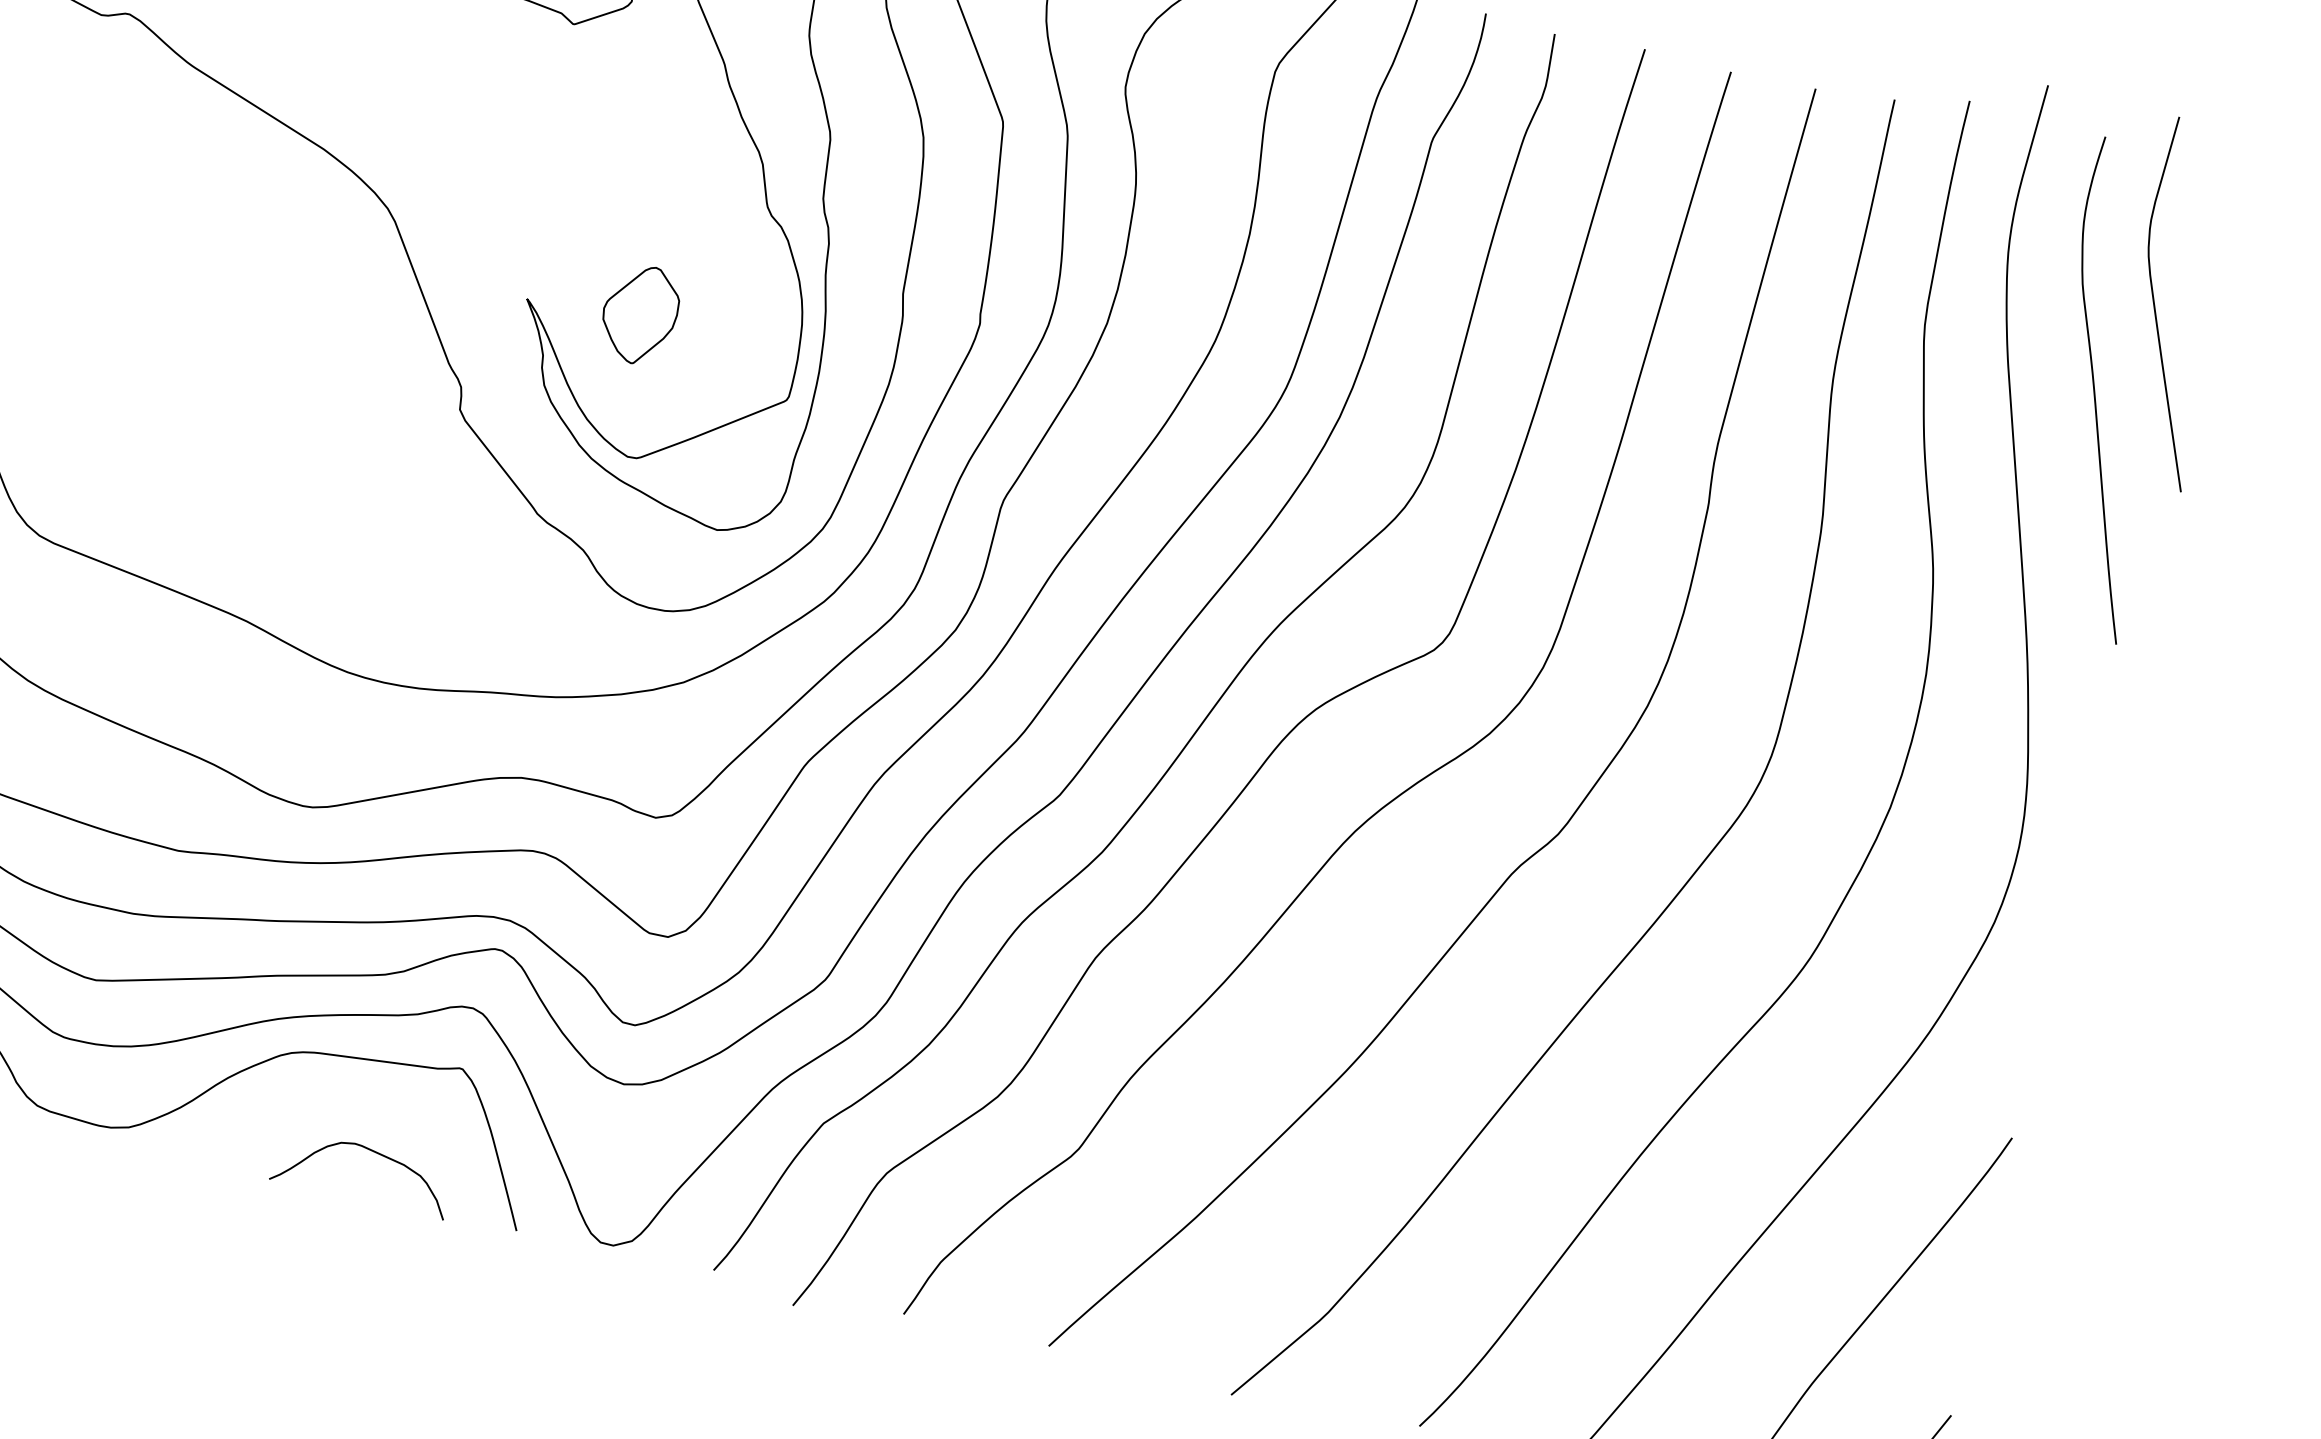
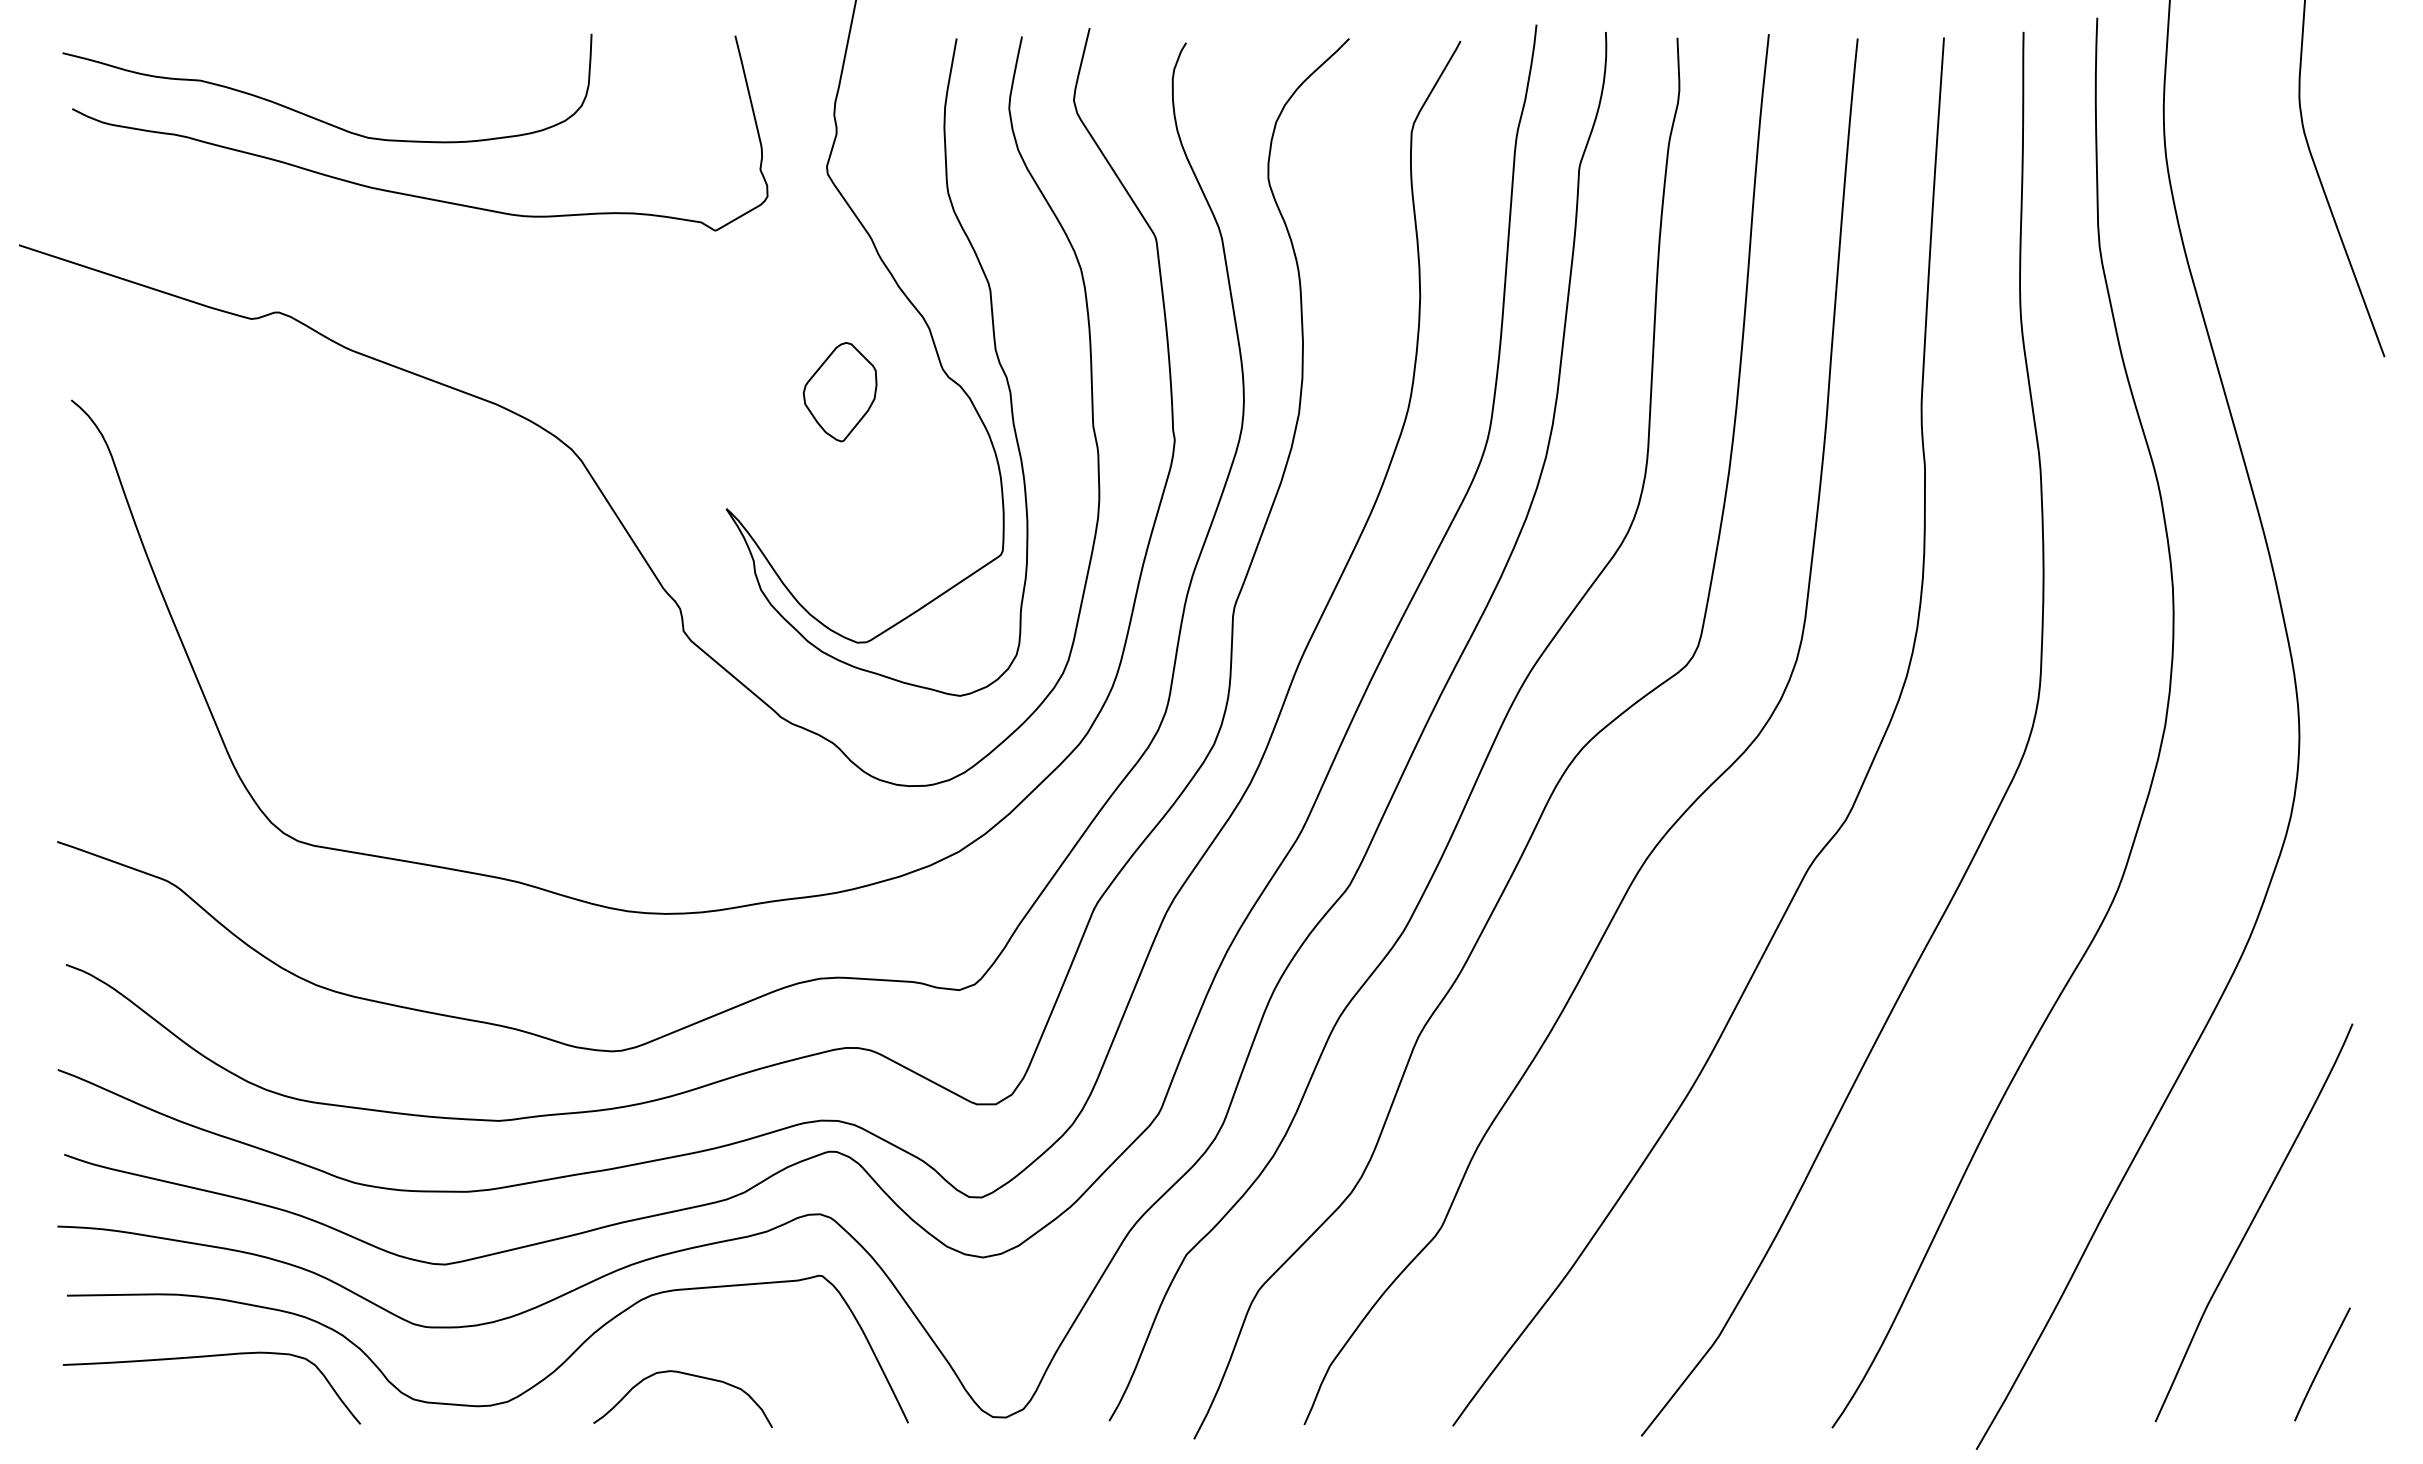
part: (639, 314) -> (839, 392), moved
curve: (2095, 391) -> (2280, 276), removed
curve: (371, 1151) -> (688, 1375), moved

